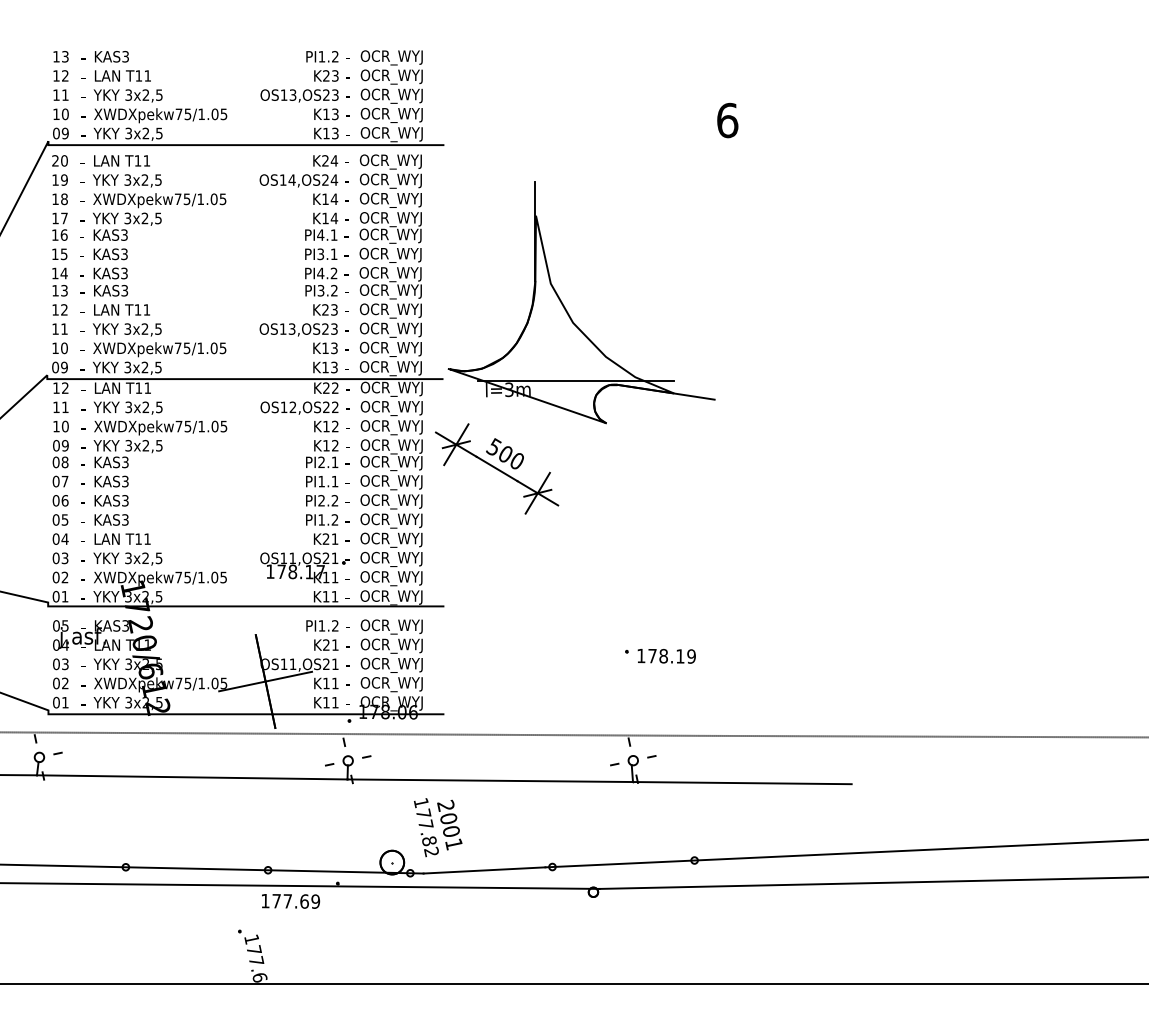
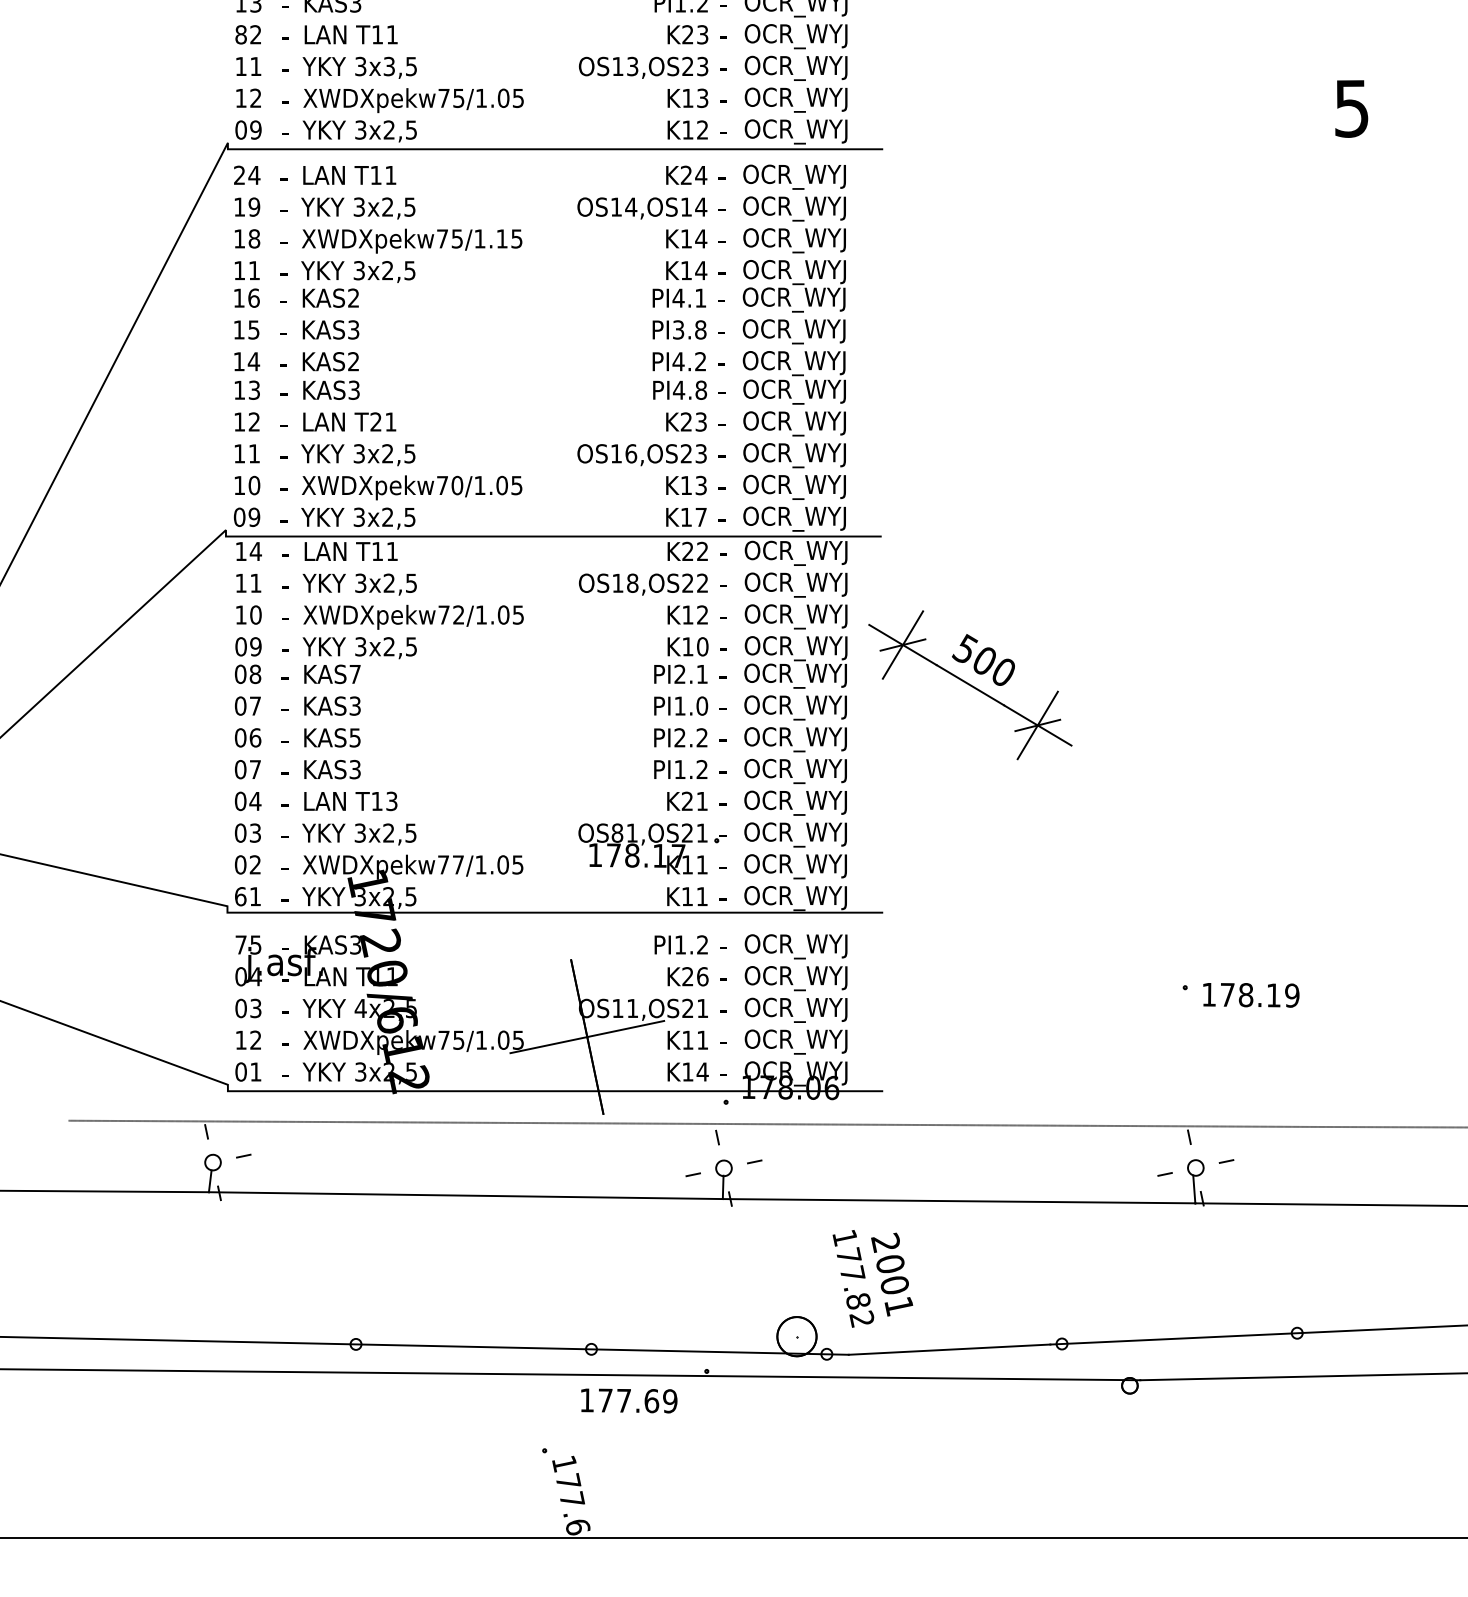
text: (56, 75) -> (241, 34), 12 -> 82
text: (145, 94) -> (388, 65), 3x2,5 -> 3x3,5
text: (64, 114) -> (254, 98), 10 -> 12
text: (727, 120) -> (1351, 108), 6 -> 5
text: (335, 133) -> (702, 130), K13 -> K12
text: (64, 160) -> (254, 174), 20 -> 24
text: (325, 179) -> (686, 206), OS14,OS24 -> OS14,OS14
text: (213, 199) -> (501, 239), XWDXpekw75/1.05 -> XWDXpekw75/1.15
text: (64, 218) -> (254, 270), 17 -> 11
text: (124, 235) -> (353, 298), KAS3 -> KAS2
text: (333, 254) -> (699, 330), PI3.1 -> PI3.8
text: (124, 273) -> (353, 361), KAS3 -> KAS2
text: (327, 290) -> (689, 389), PI3.2 -> PI4.8
text: (137, 309) -> (375, 421), T11 -> T21
part: (567, 310) -> (1086, 422), removed
text: (291, 328) -> (630, 452), OS13,OS23 -> OS16,OS23
text: (186, 348) -> (456, 485), XWDXpekw75/1.05 -> XWDXpekw70/1.05
text: (334, 367) -> (701, 517), K13 -> K17
text: (65, 387) -> (256, 550), 12 -> 14
text: (292, 407) -> (631, 583), OS12,OS22 -> OS18,OS22
text: (187, 426) -> (458, 614), XWDXpekw75/1.05 -> XWDXpekw72/1.05
text: (334, 445) -> (701, 646), K12 -> K10
text: (125, 462) -> (355, 674), KAS3 -> KAS7
text: (334, 481) -> (701, 705), PI1.1 -> PI1.0
text: (125, 500) -> (355, 737), KAS3 -> KAS5
text: (64, 519) -> (254, 768), 05 -> 07
text: (147, 538) -> (391, 800), T11 -> T13
text: (283, 558) -> (616, 833), OS11,OS21 -> OS81,OS21
text: (187, 577) -> (458, 864), XWDXpekw75/1.05 -> XWDXpekw77/1.05
text: (56, 596) -> (241, 896), 01 -> 61
text: (56, 625) -> (241, 944), 05 -> 75
text: (335, 644) -> (702, 975), K21 -> K26
text: (128, 664) -> (360, 1008), 3x2,5 -> 4x2,5
text: (56, 683) -> (241, 1040), 02 -> 12
text: (334, 702) -> (701, 1071), K11 -> K14

